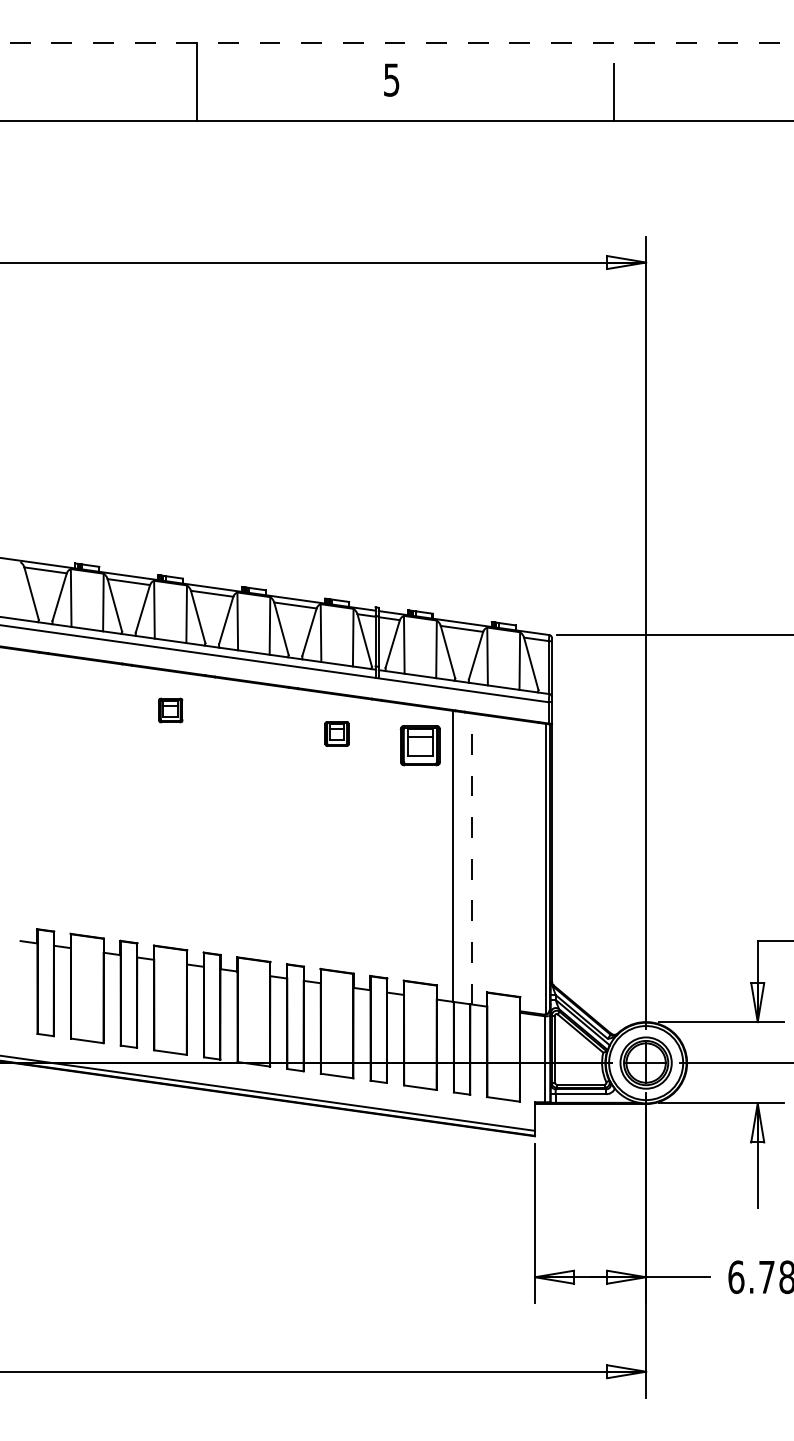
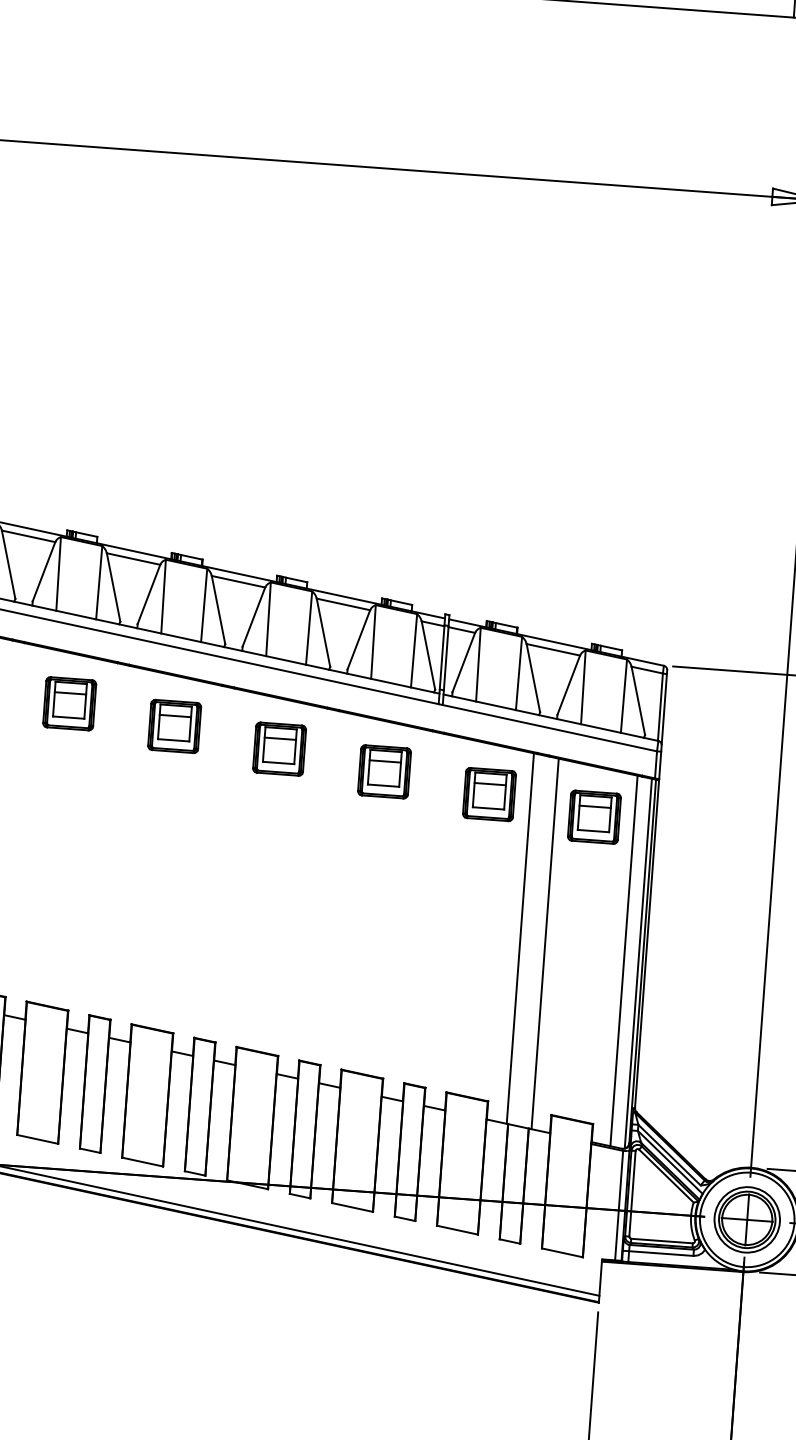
part: (86, 698) -> (68, 703), added
part: (170, 710) -> (174, 726), size x1.67
part: (253, 721) -> (279, 748), added
part: (336, 733) -> (383, 771), size x1.67
part: (503, 756) -> (594, 816), added
line: (472, 858) -> (545, 943), dashed -> solid
line: (535, 867) -> (624, 960), added

